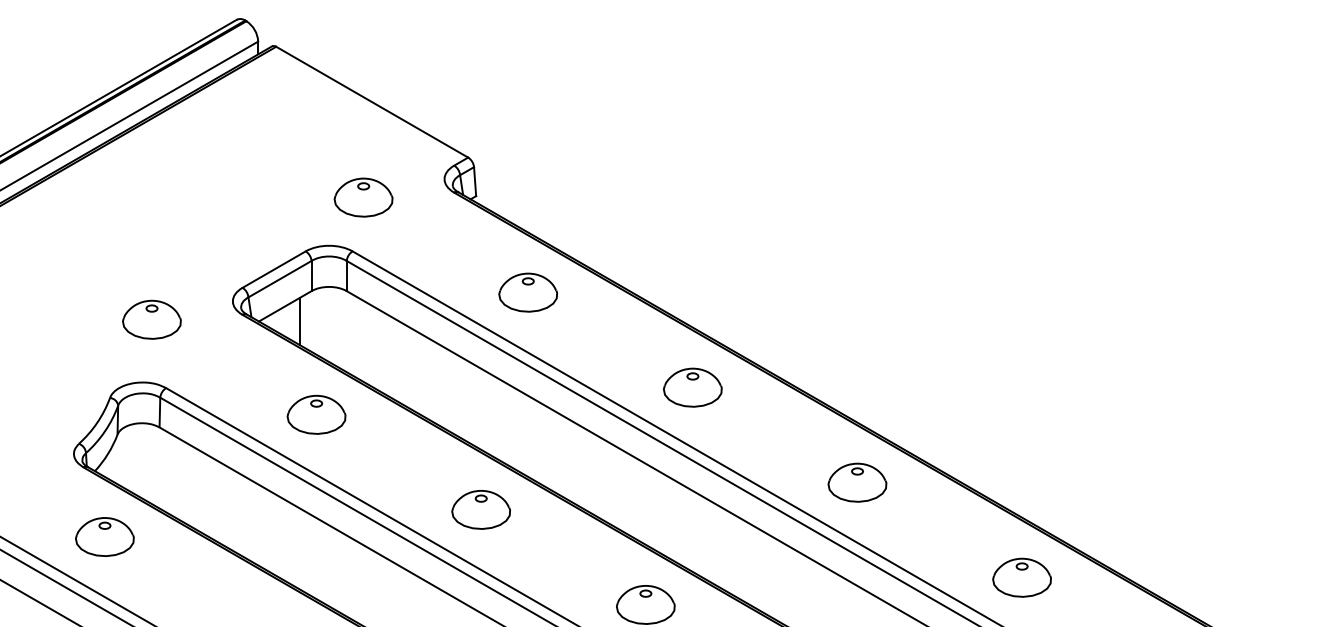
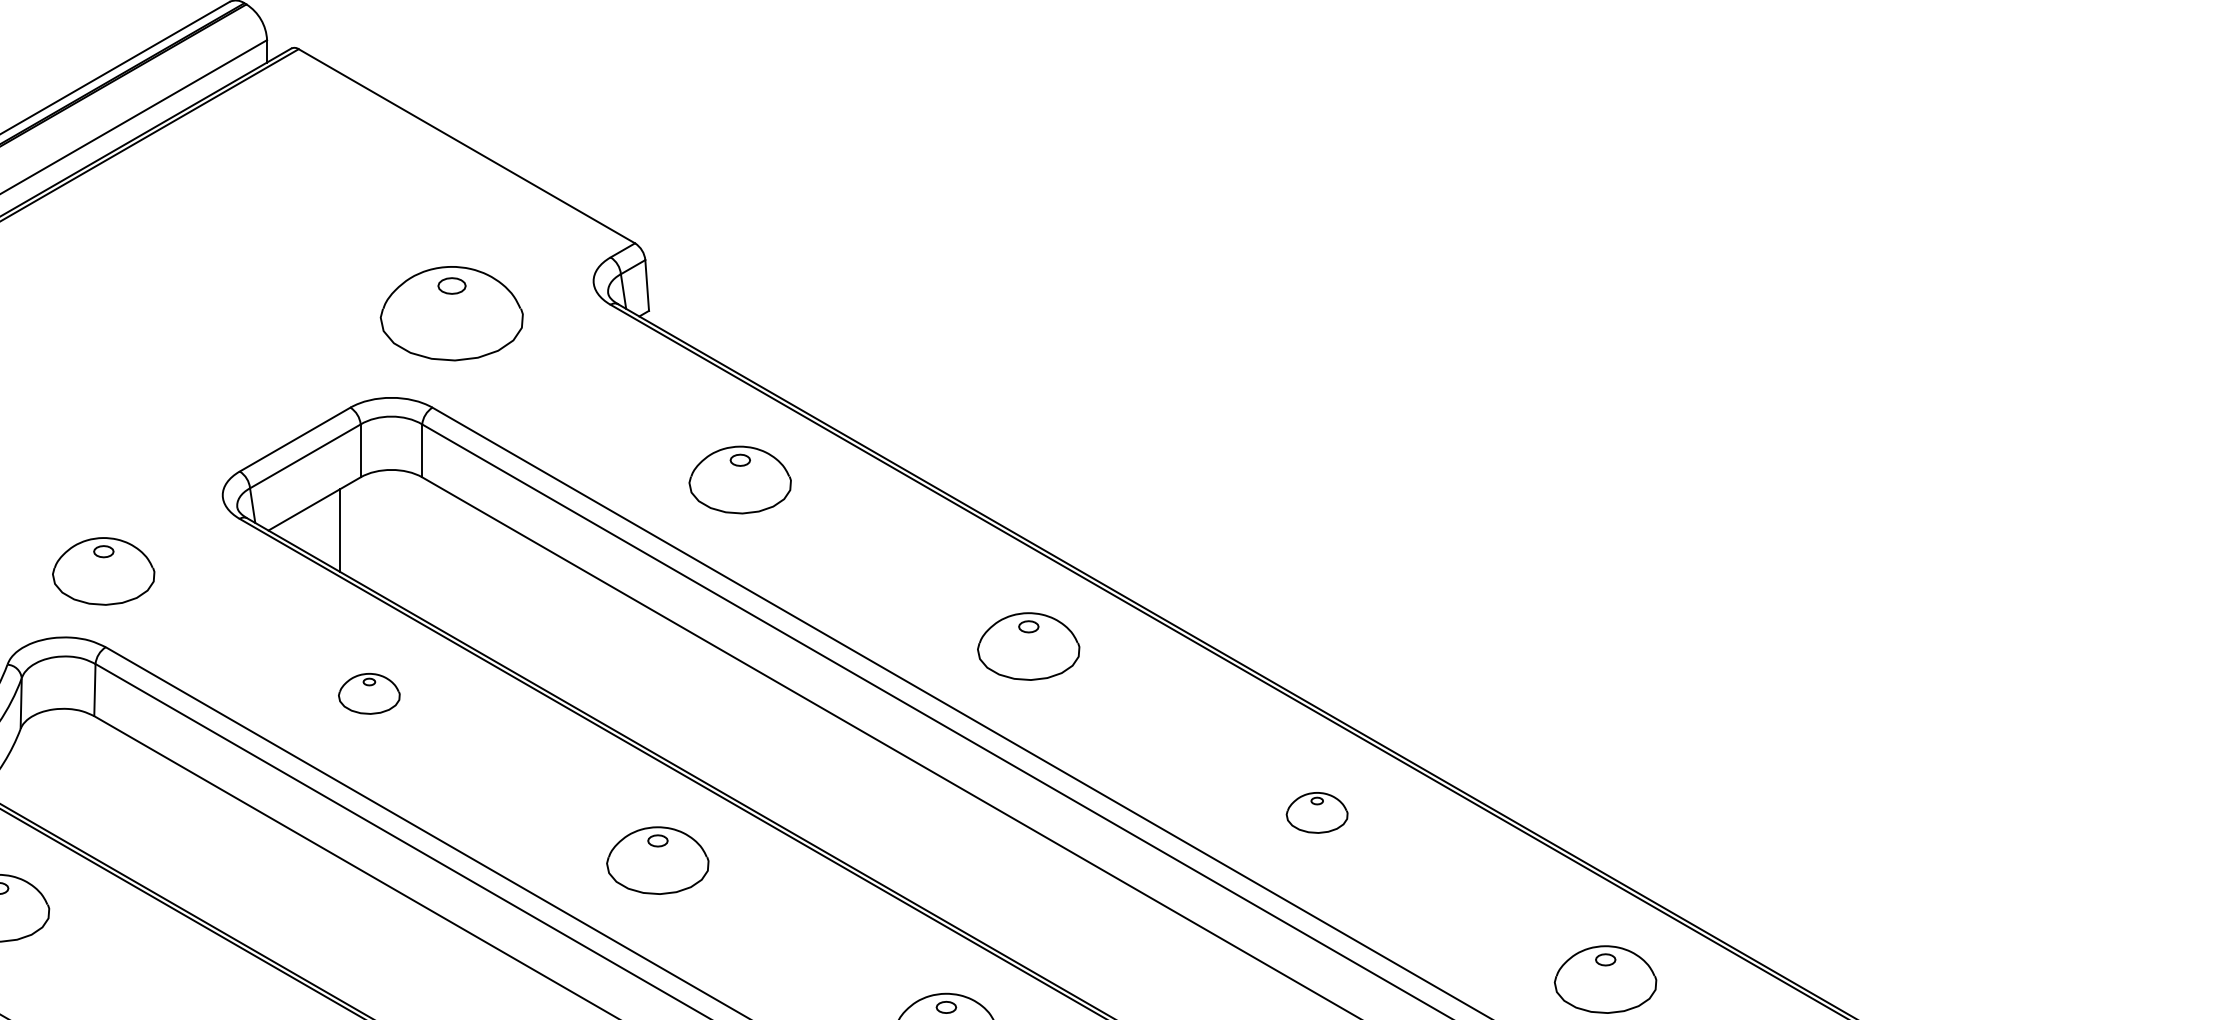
part: (363, 197) -> (451, 313), size x1.4
part: (151, 319) -> (102, 570), moved
part: (316, 414) -> (369, 693), size x0.6
part: (857, 482) -> (1317, 812), size x0.6

